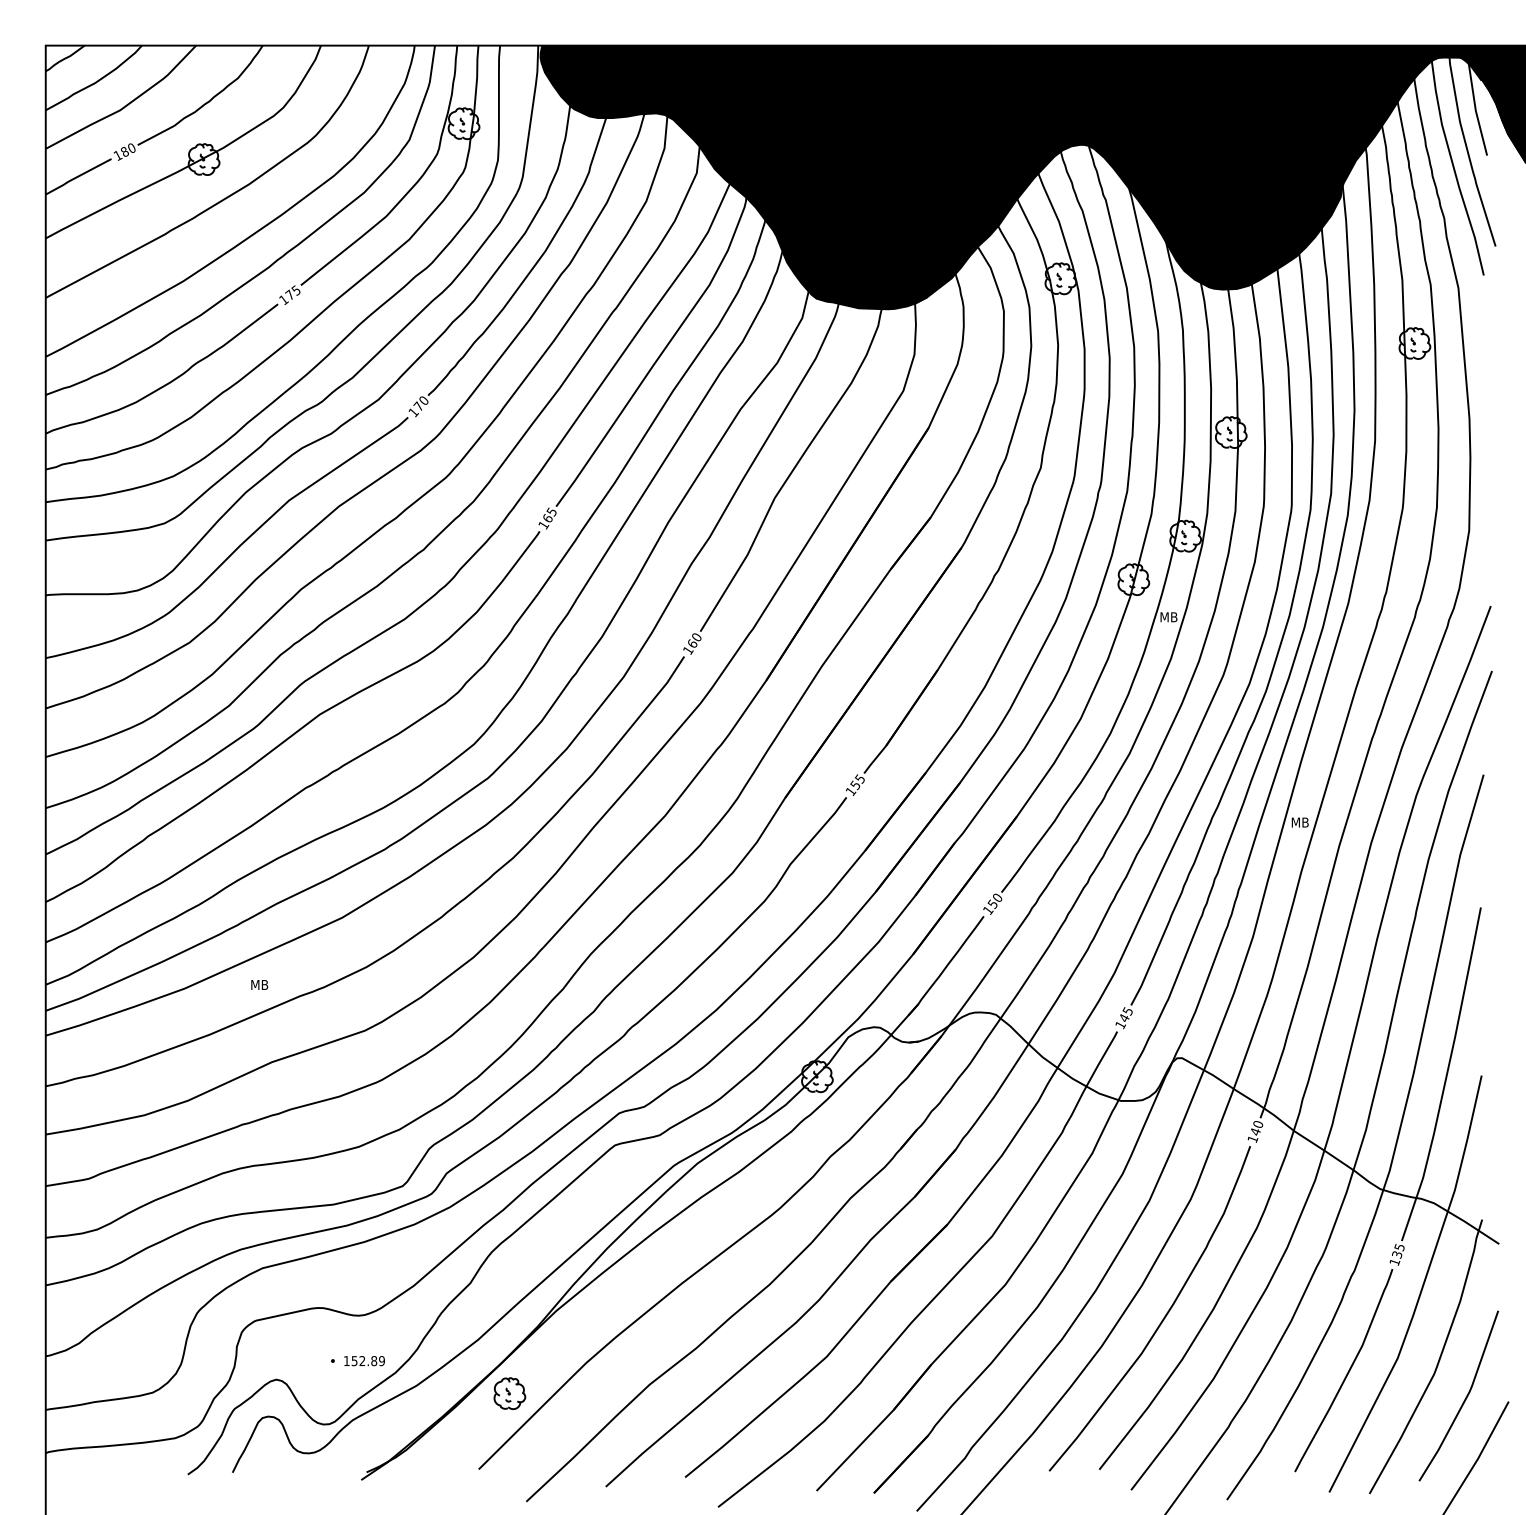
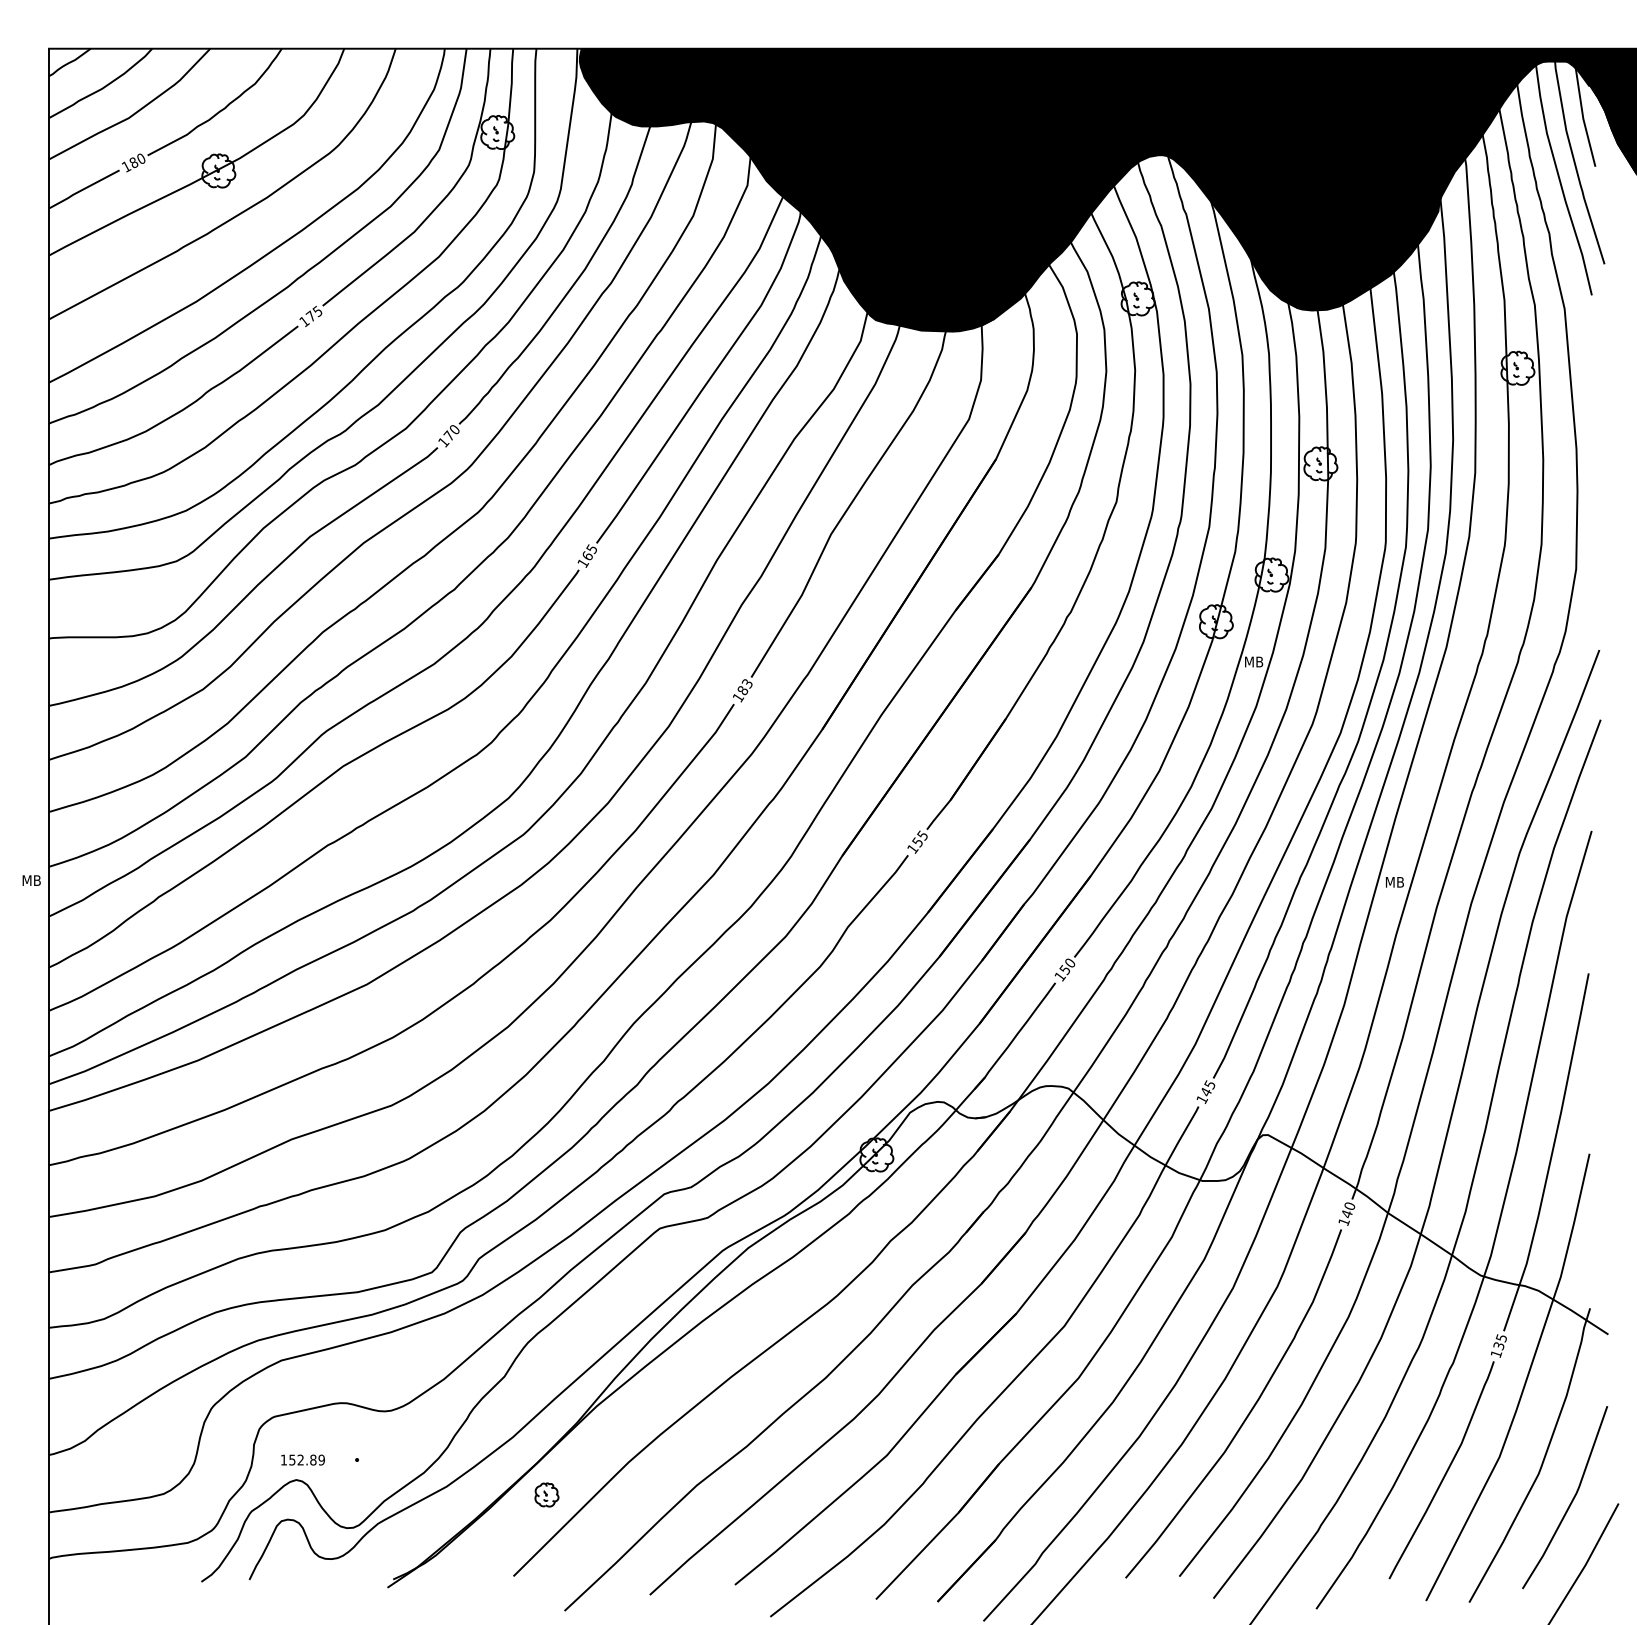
text: (694, 640) -> (745, 686), 160 -> 183
text: (259, 984) -> (31, 880), moved
text: (364, 1361) -> (302, 1460), moved
part: (509, 1393) -> (546, 1494), size x0.7

